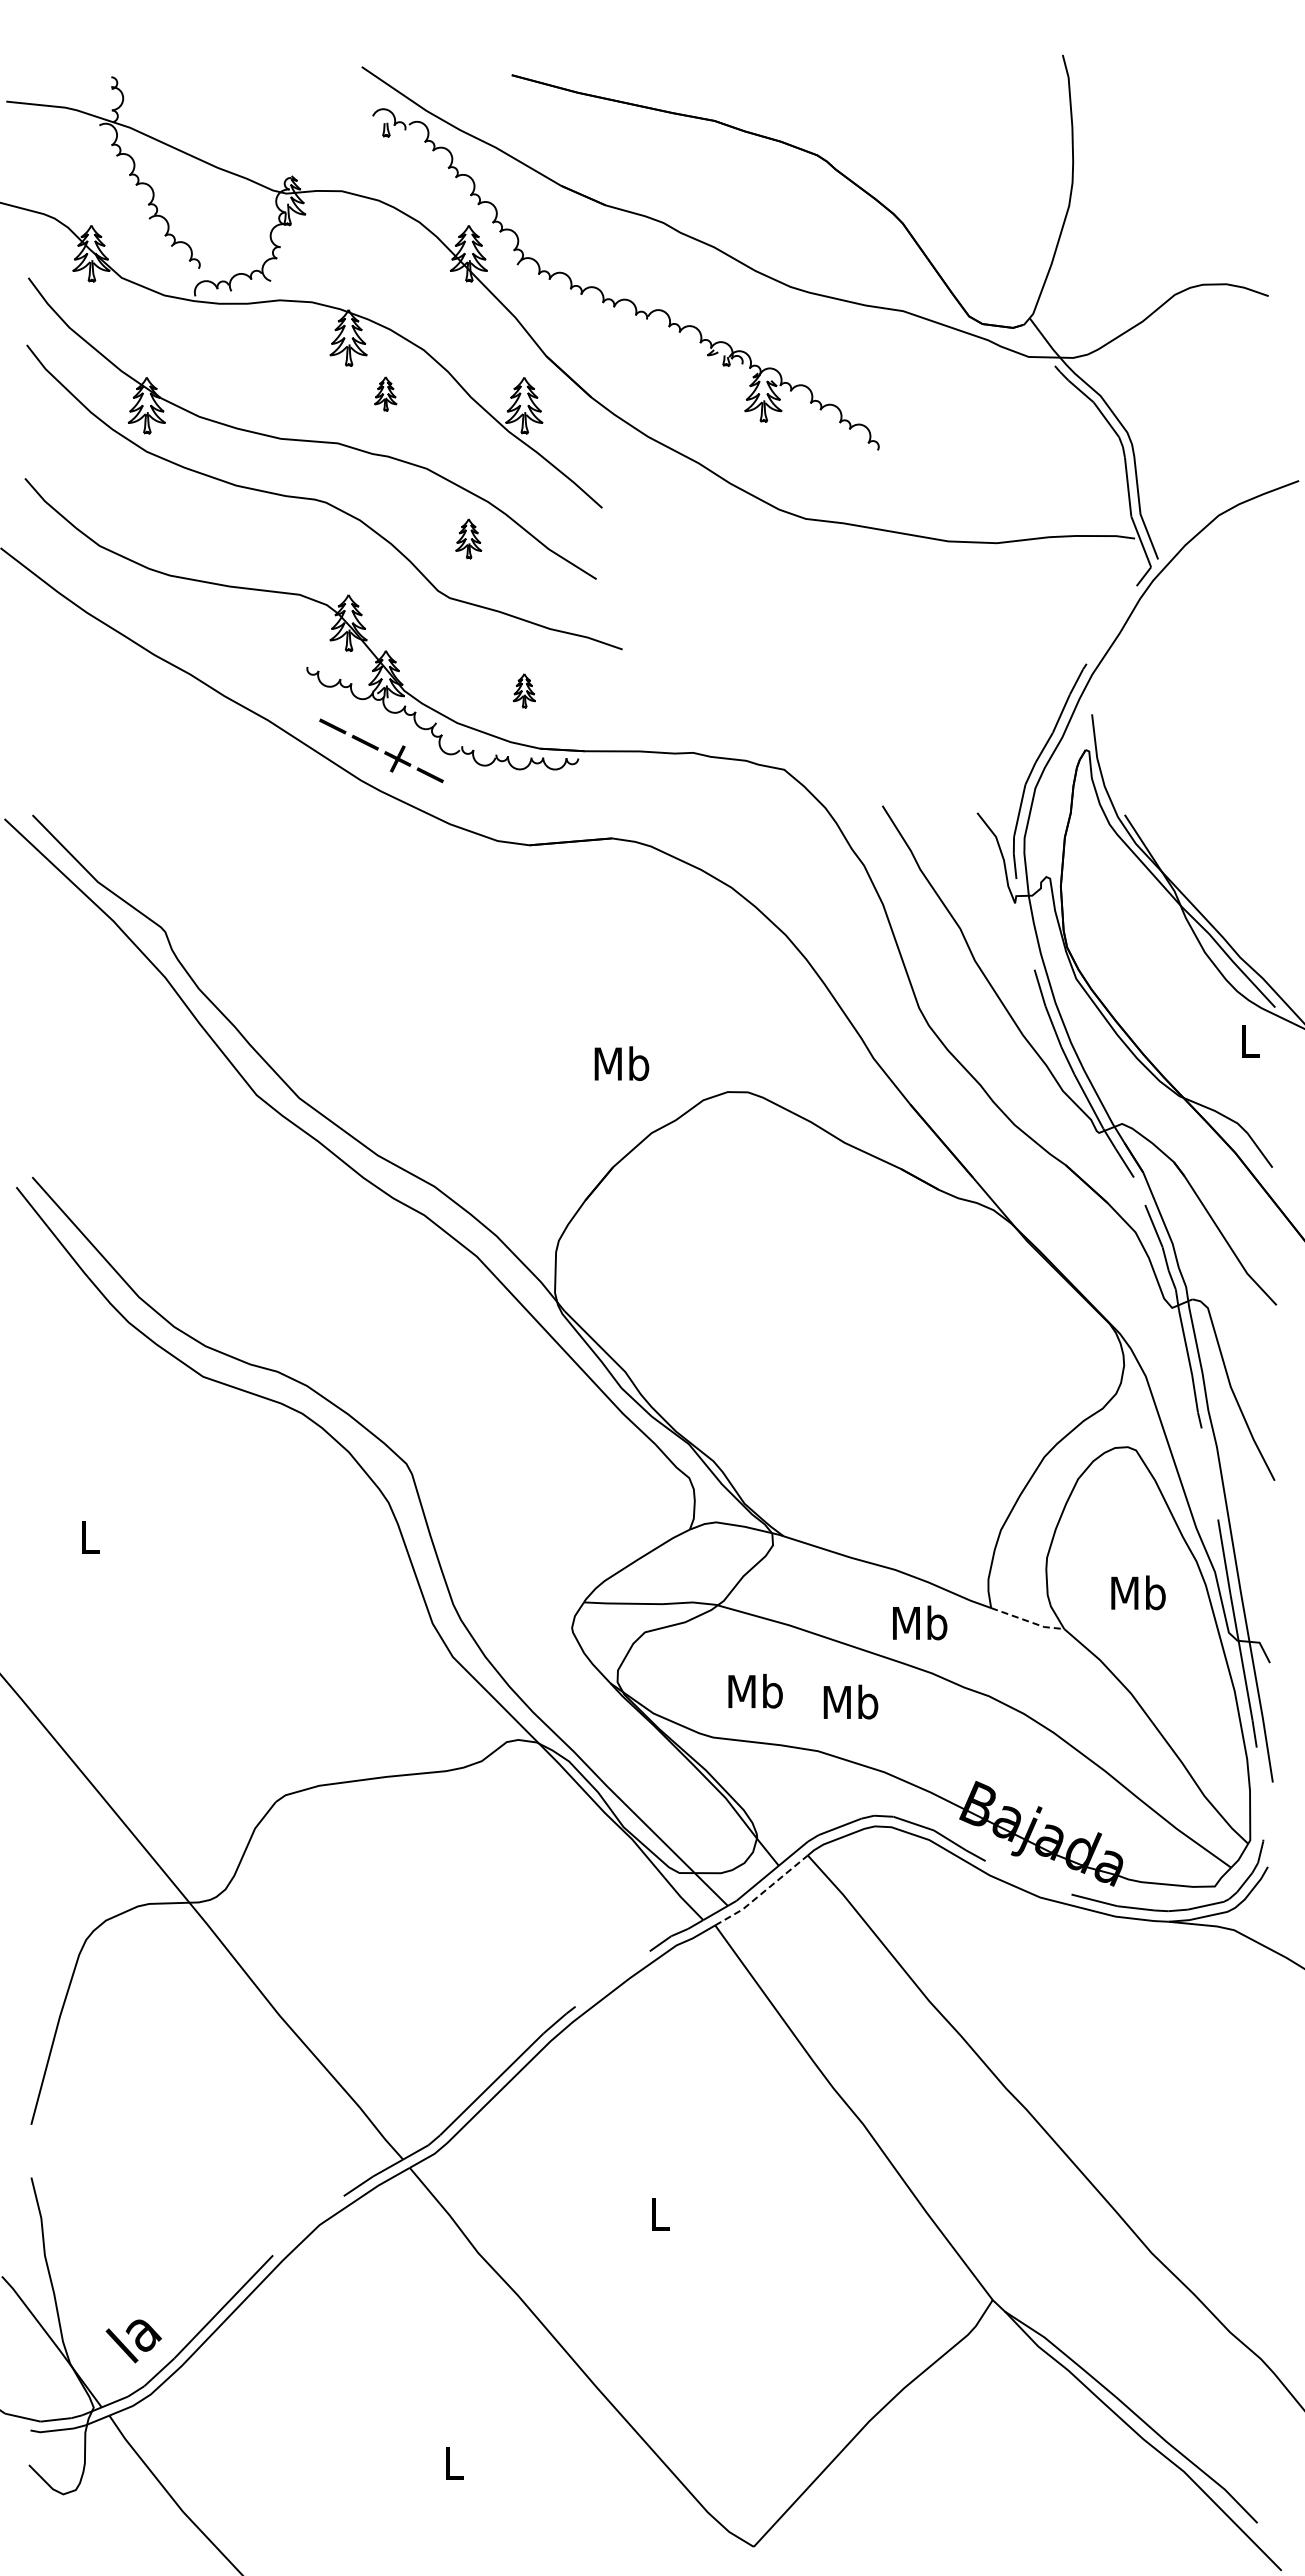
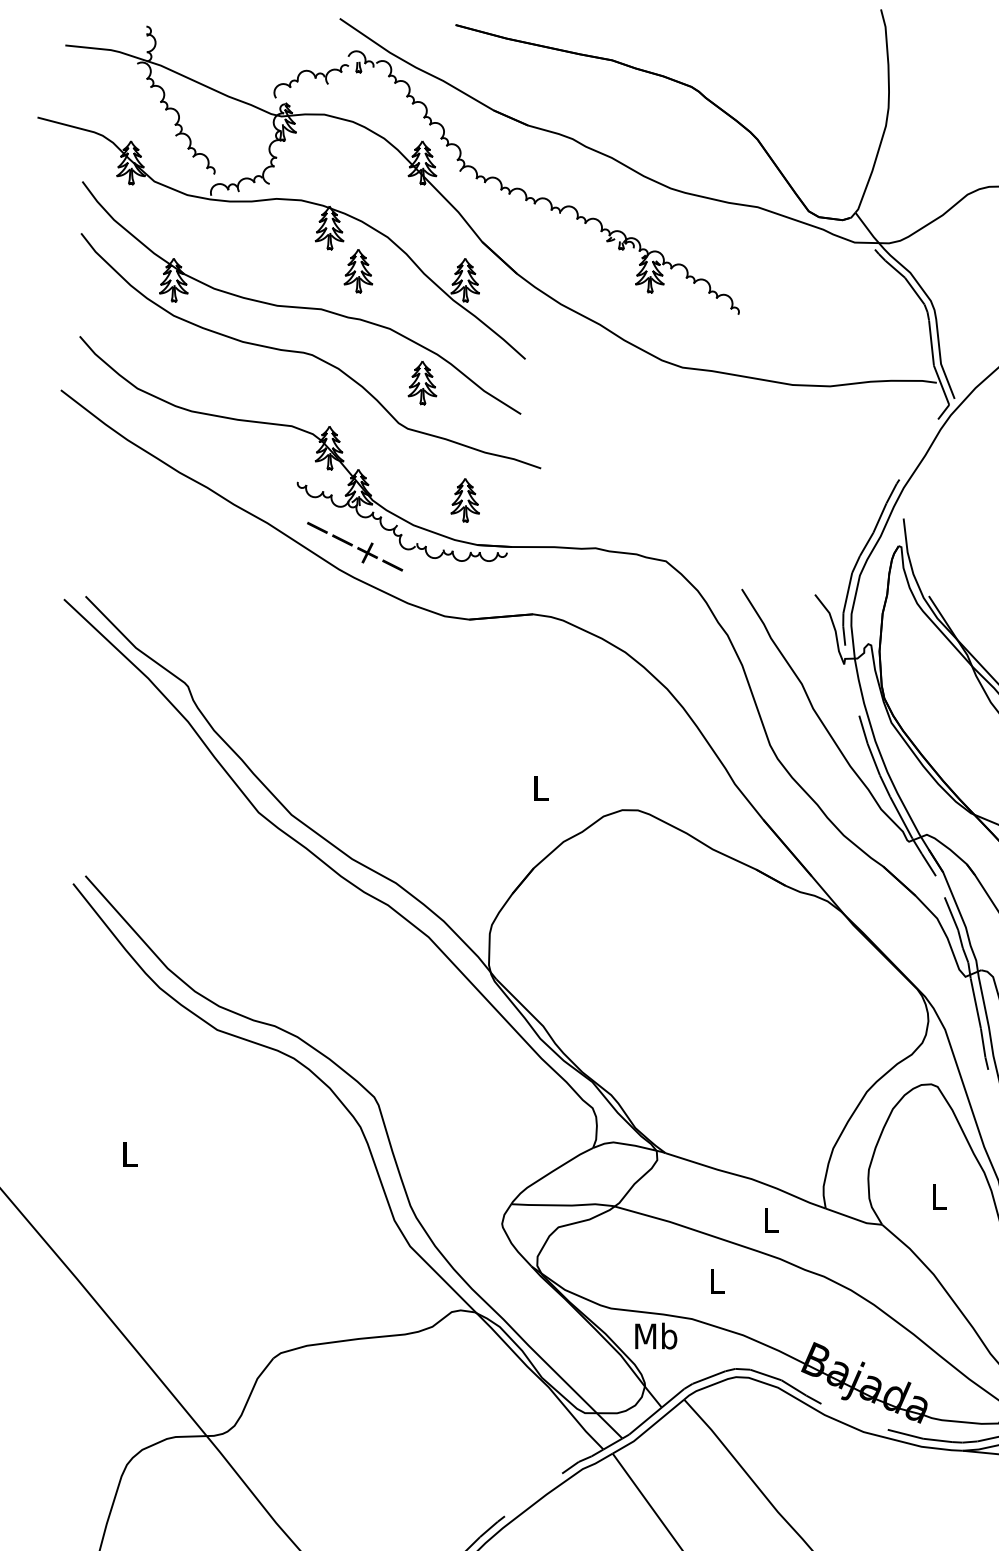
part: (329, 144) -> (314, 78), added
part: (385, 393) -> (358, 270), size x1.67
part: (468, 538) -> (422, 382), size x1.43
part: (524, 690) -> (465, 500), size x1.67
text: (621, 1063) -> (540, 788), Mb -> L
text: (1138, 1592) -> (939, 1196), Mb -> L
line: (1028, 1621) -> (854, 1218), dashed -> solid
text: (920, 1622) -> (771, 1219), Mb -> L
text: (755, 1691) -> (656, 1336), moved
text: (850, 1701) -> (717, 1280), Mb -> L
line: (762, 1893) -> (649, 1428), dashed -> solid

